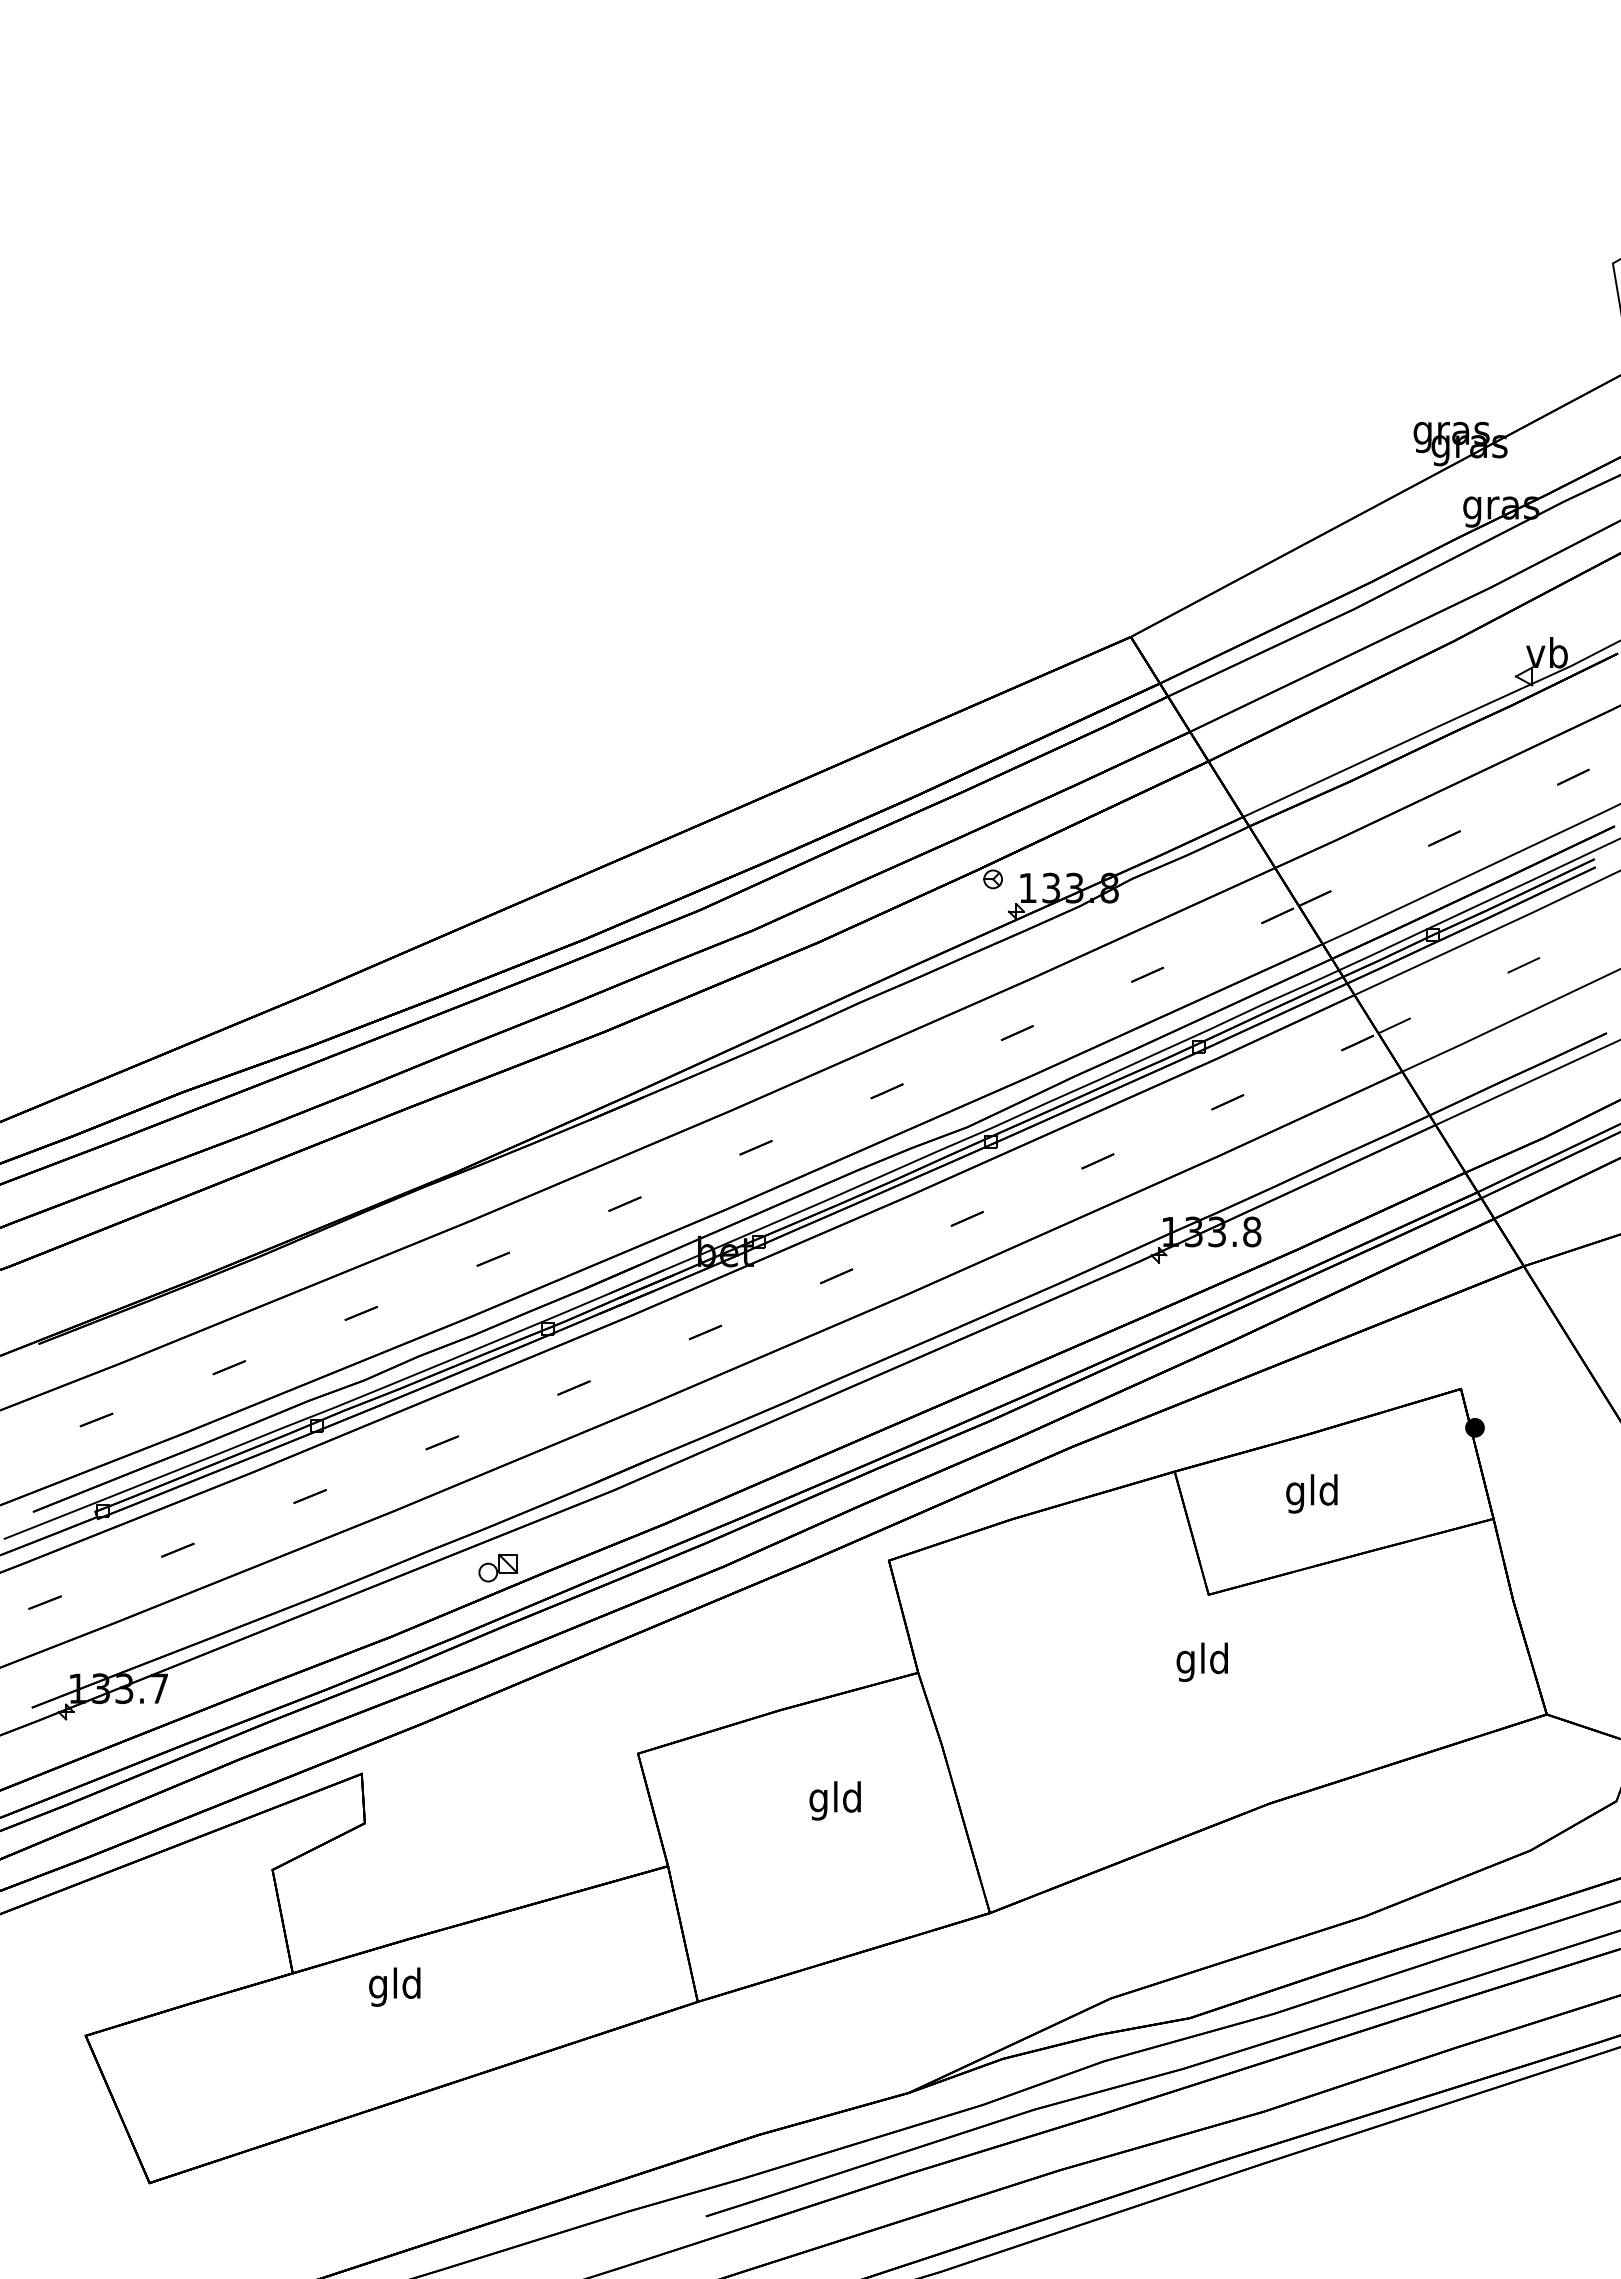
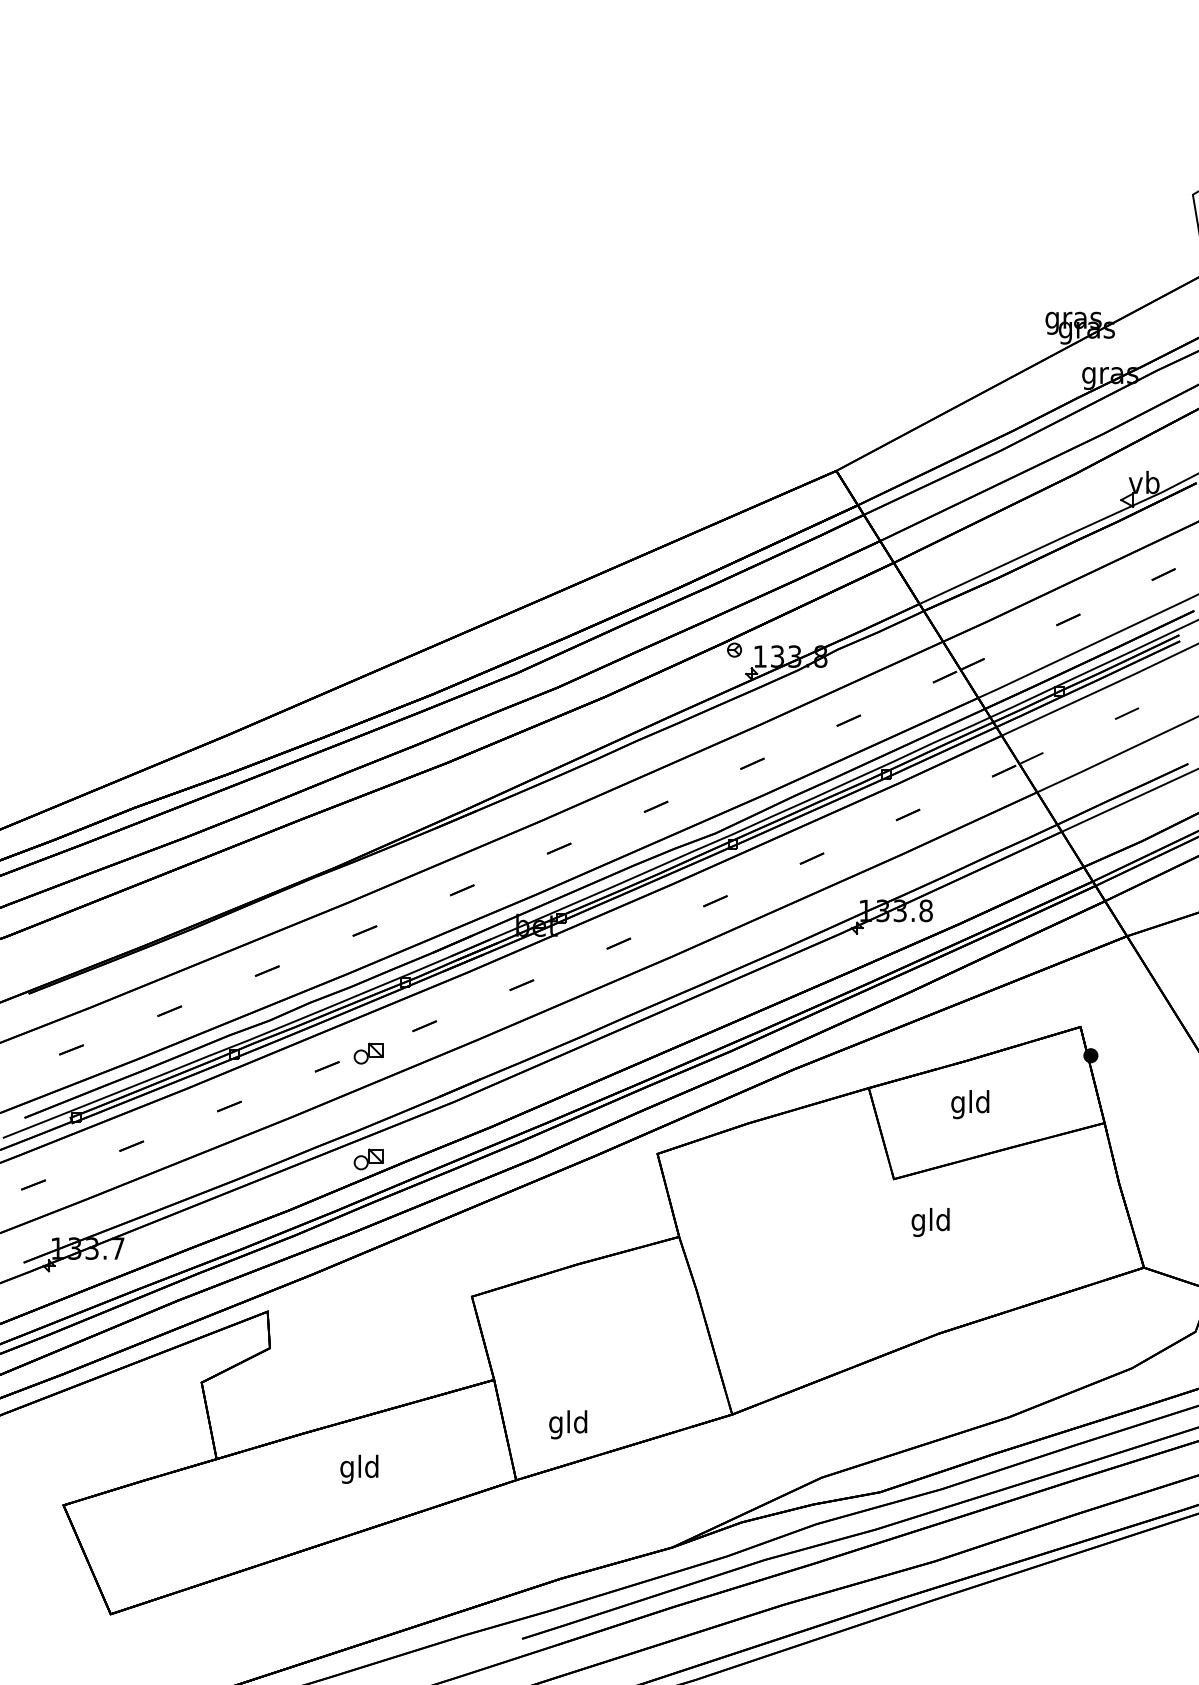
part: (498, 1424) -> (368, 1053), added
text: (1201, 1661) -> (930, 1221), moved
text: (834, 1800) -> (567, 1424), moved
text: (394, 1986) -> (359, 1468), moved

